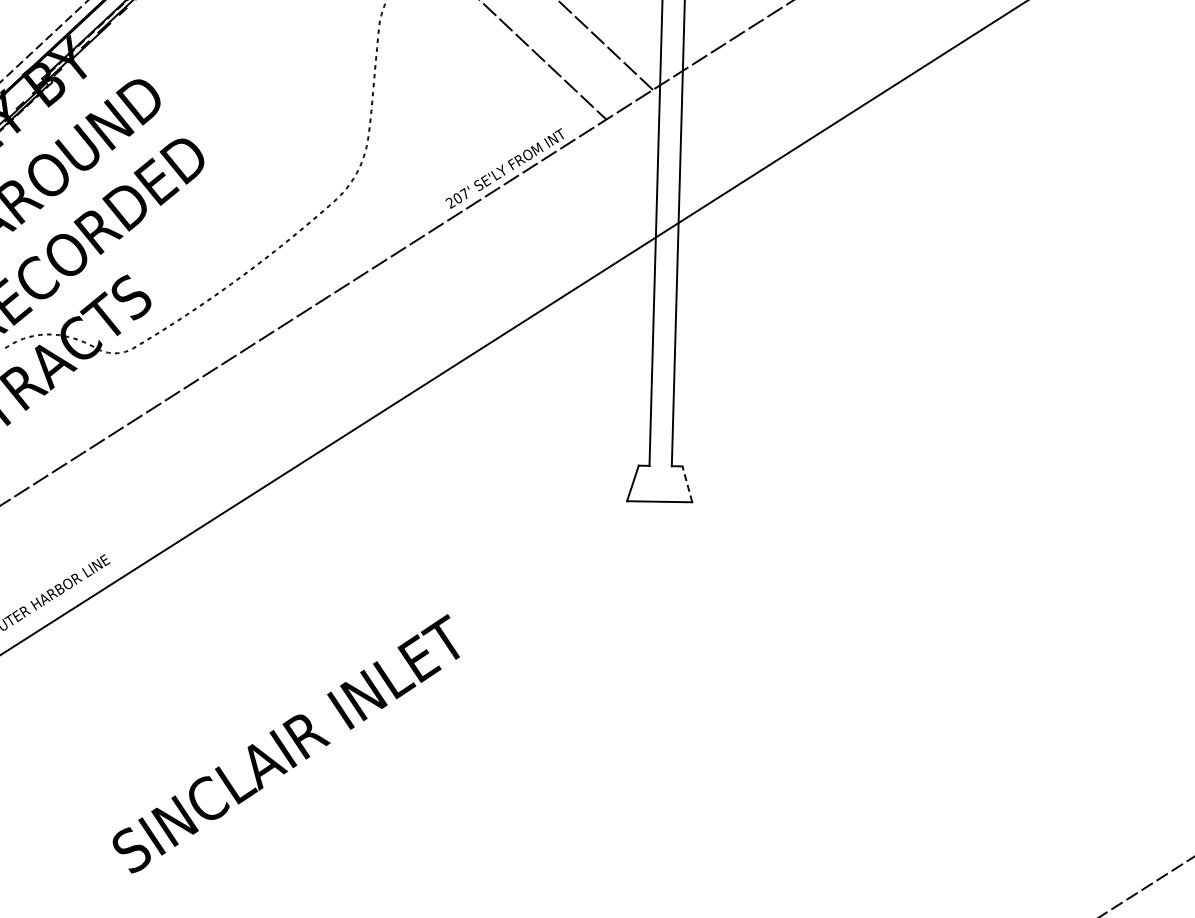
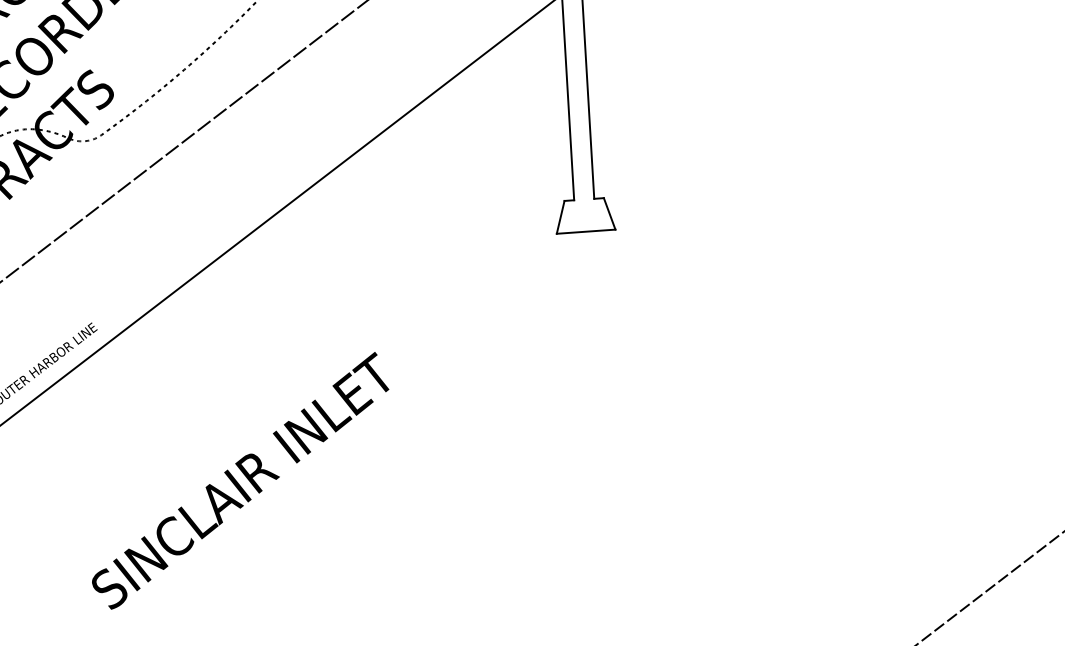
line: (687, 484) -> (609, 214), dashed -> solid
text: (285, 743) -> (239, 480), moved

